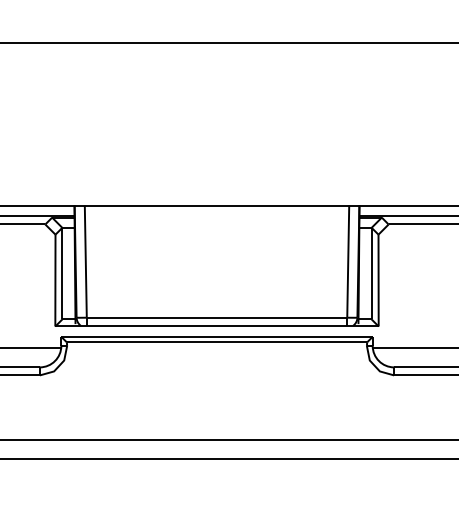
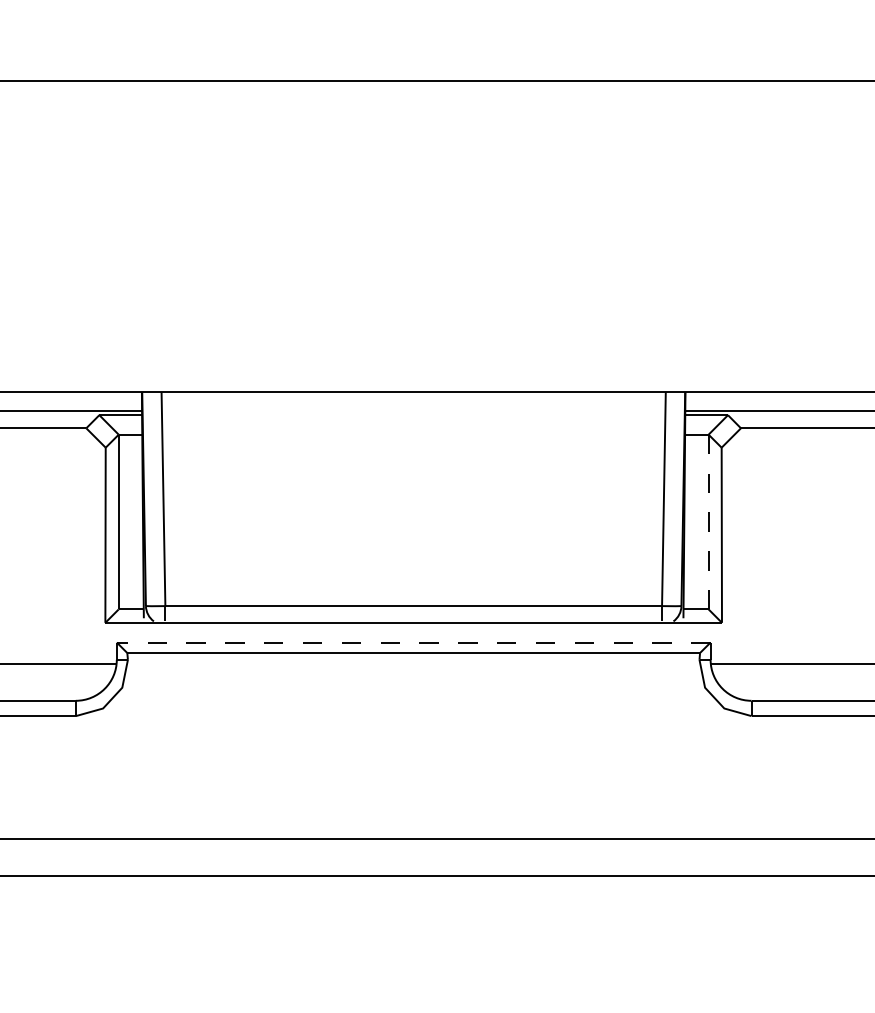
line: (371, 273) -> (708, 521), solid -> dashed
line: (217, 336) -> (414, 641), solid -> dashed

